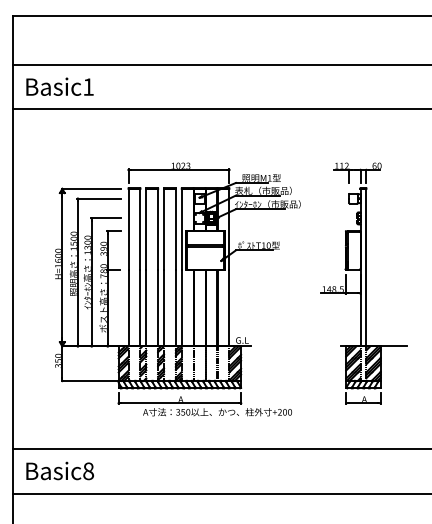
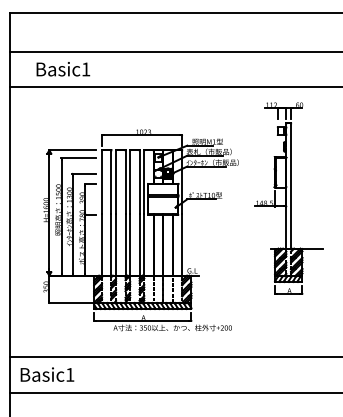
text: (59, 86) -> (62, 68), moved
part: (363, 283) -> (288, 198), moved
text: (88, 471) -> (70, 375), Basic8 -> Basic1

